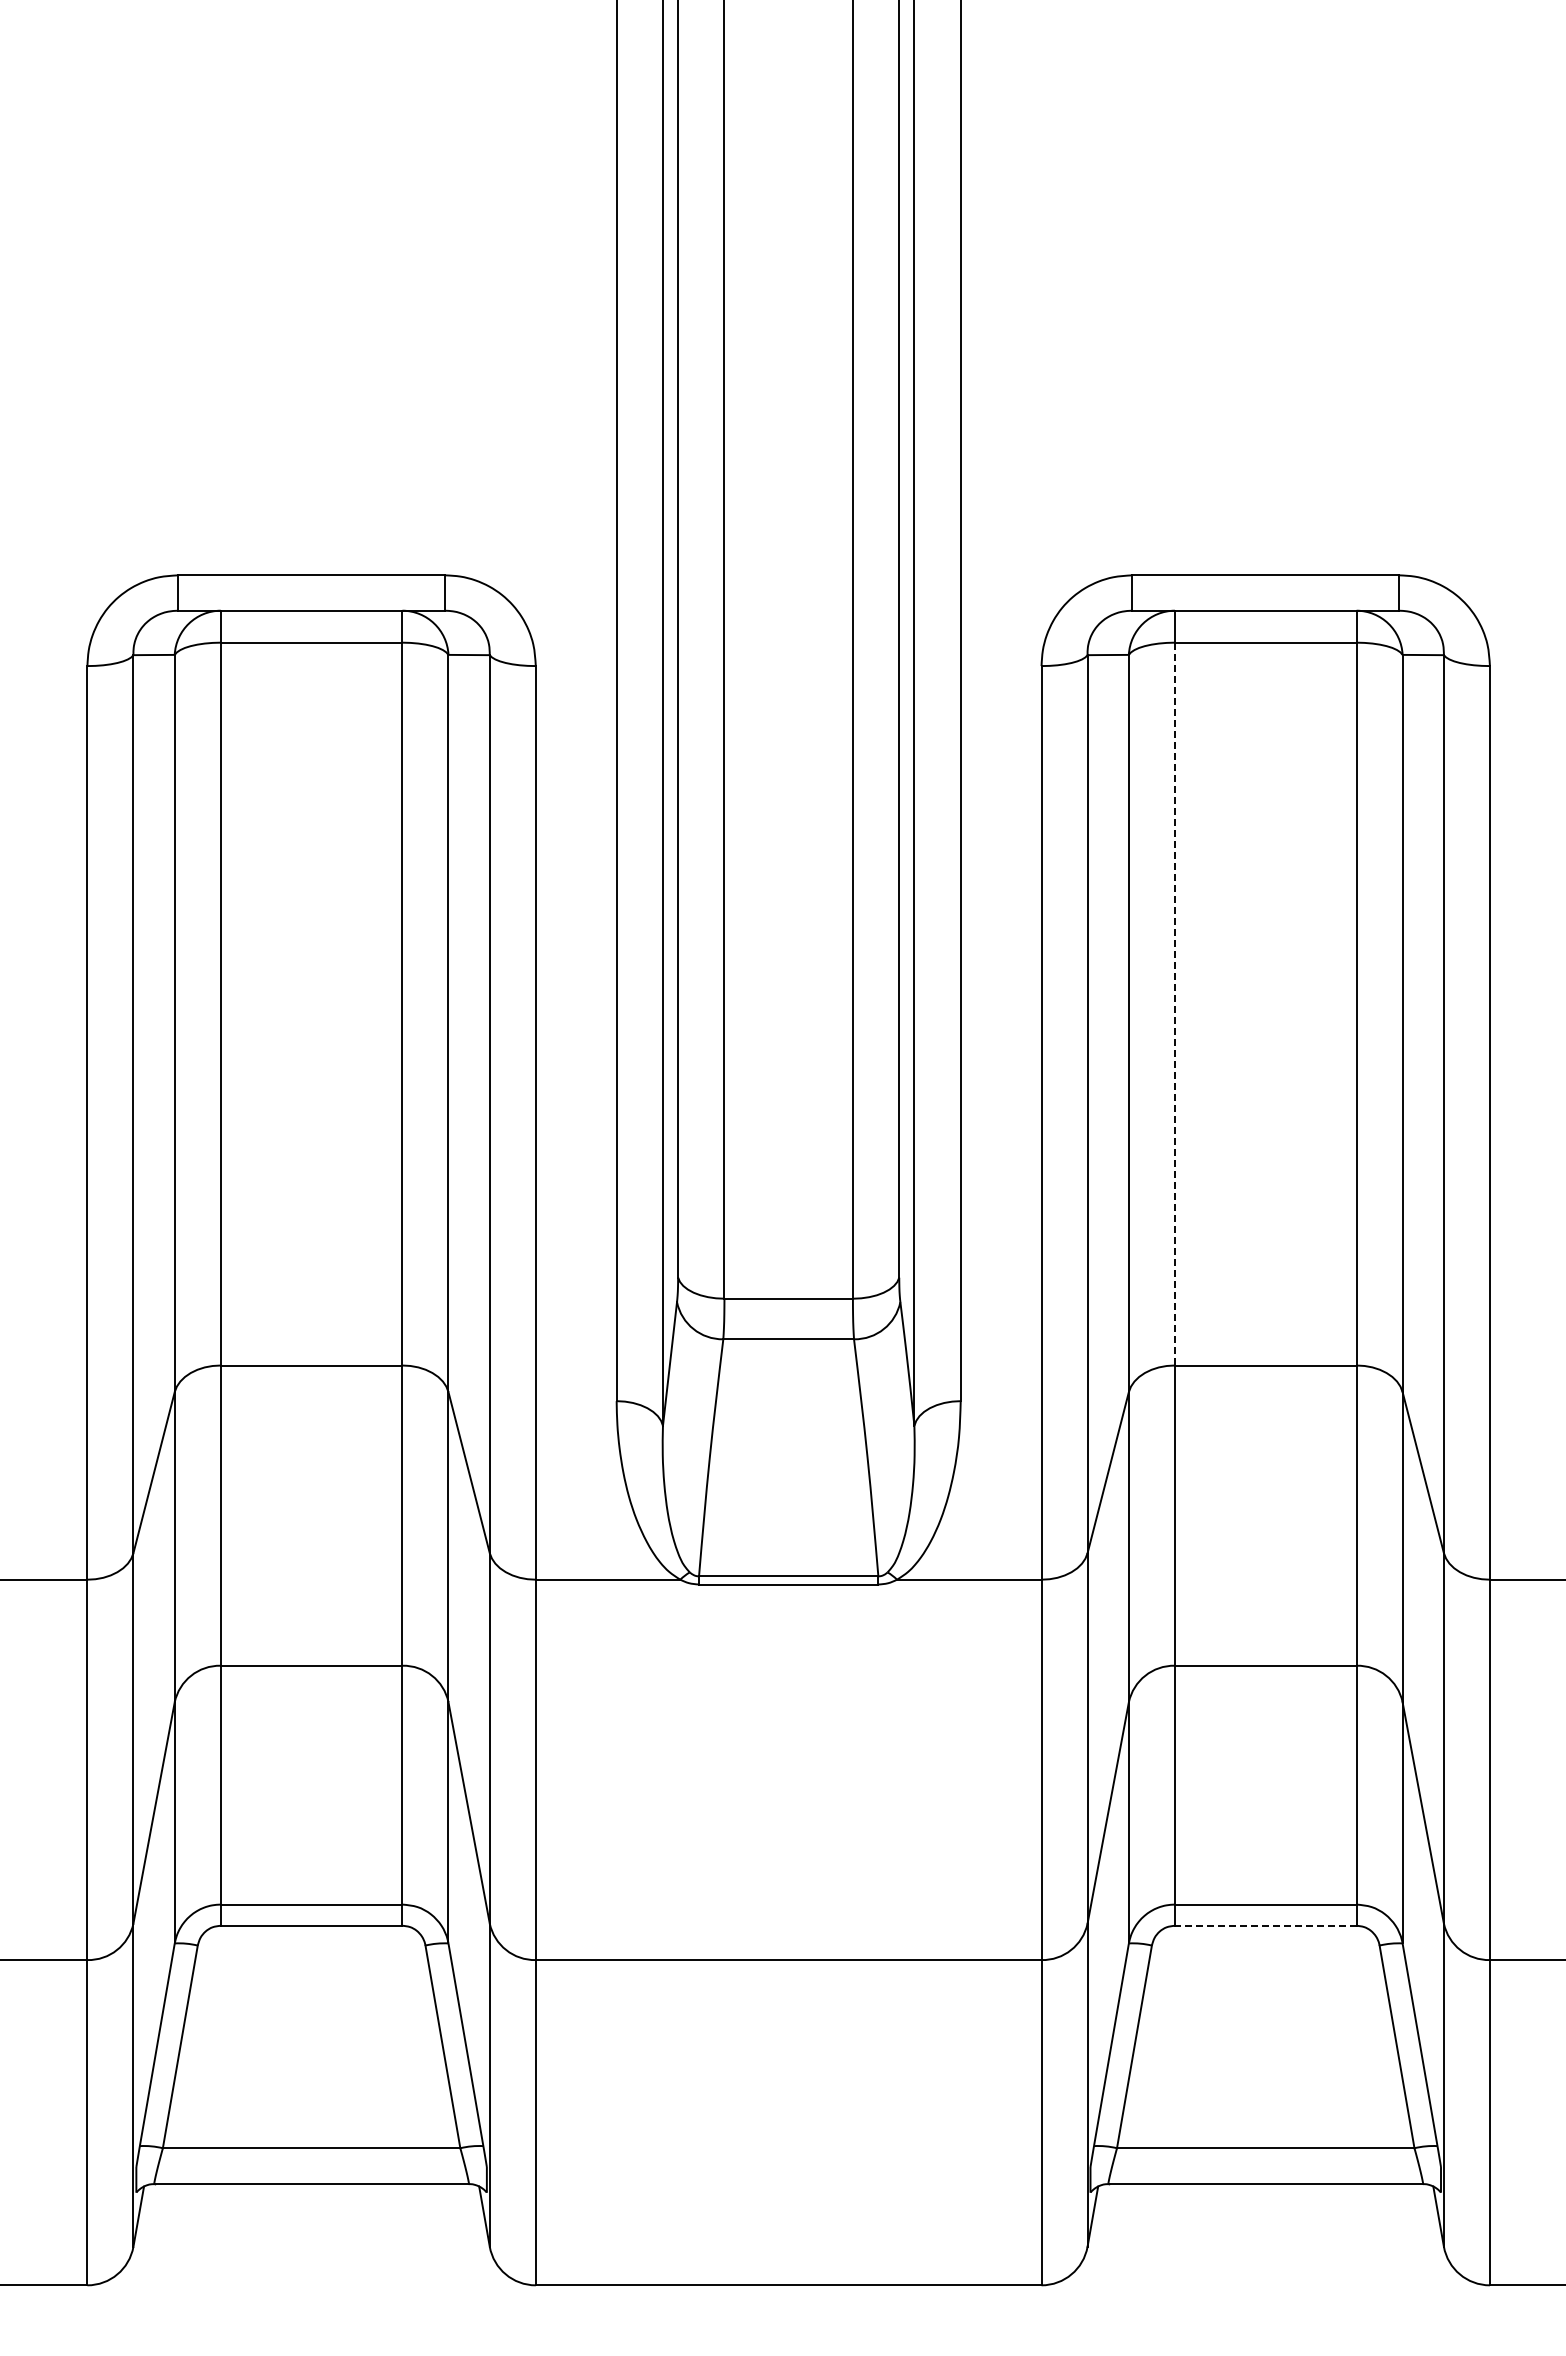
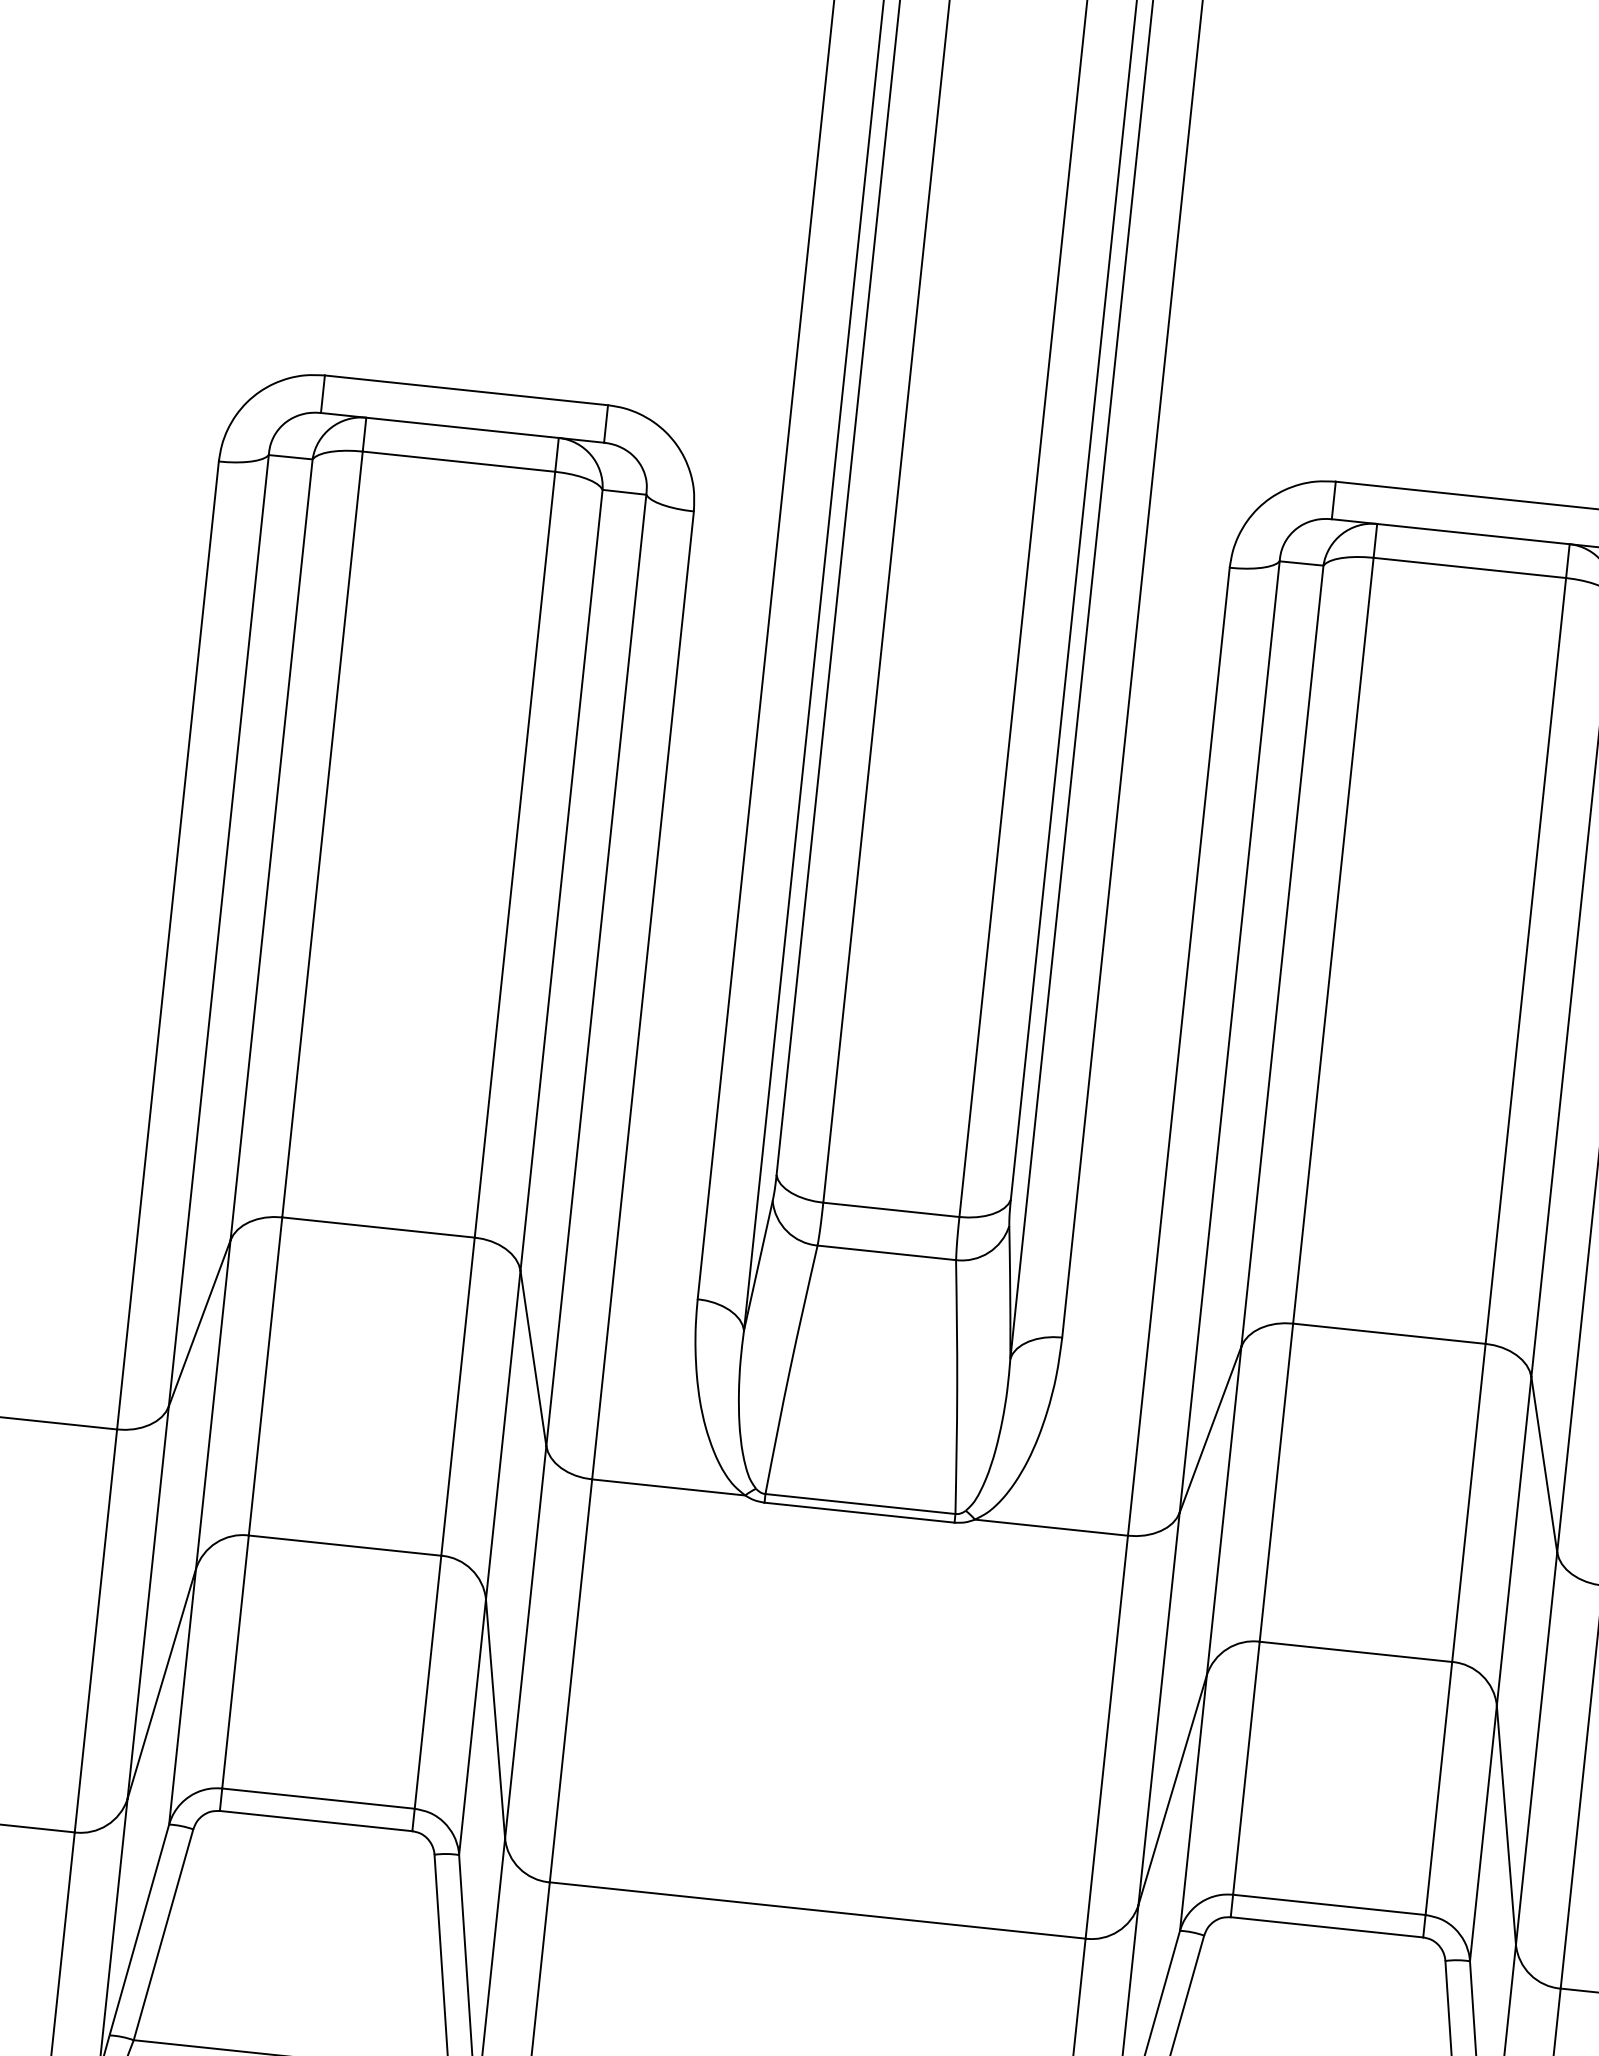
line: (1174, 1004) -> (1332, 941), dashed -> solid
line: (1265, 1925) -> (1326, 1927), dashed -> solid

